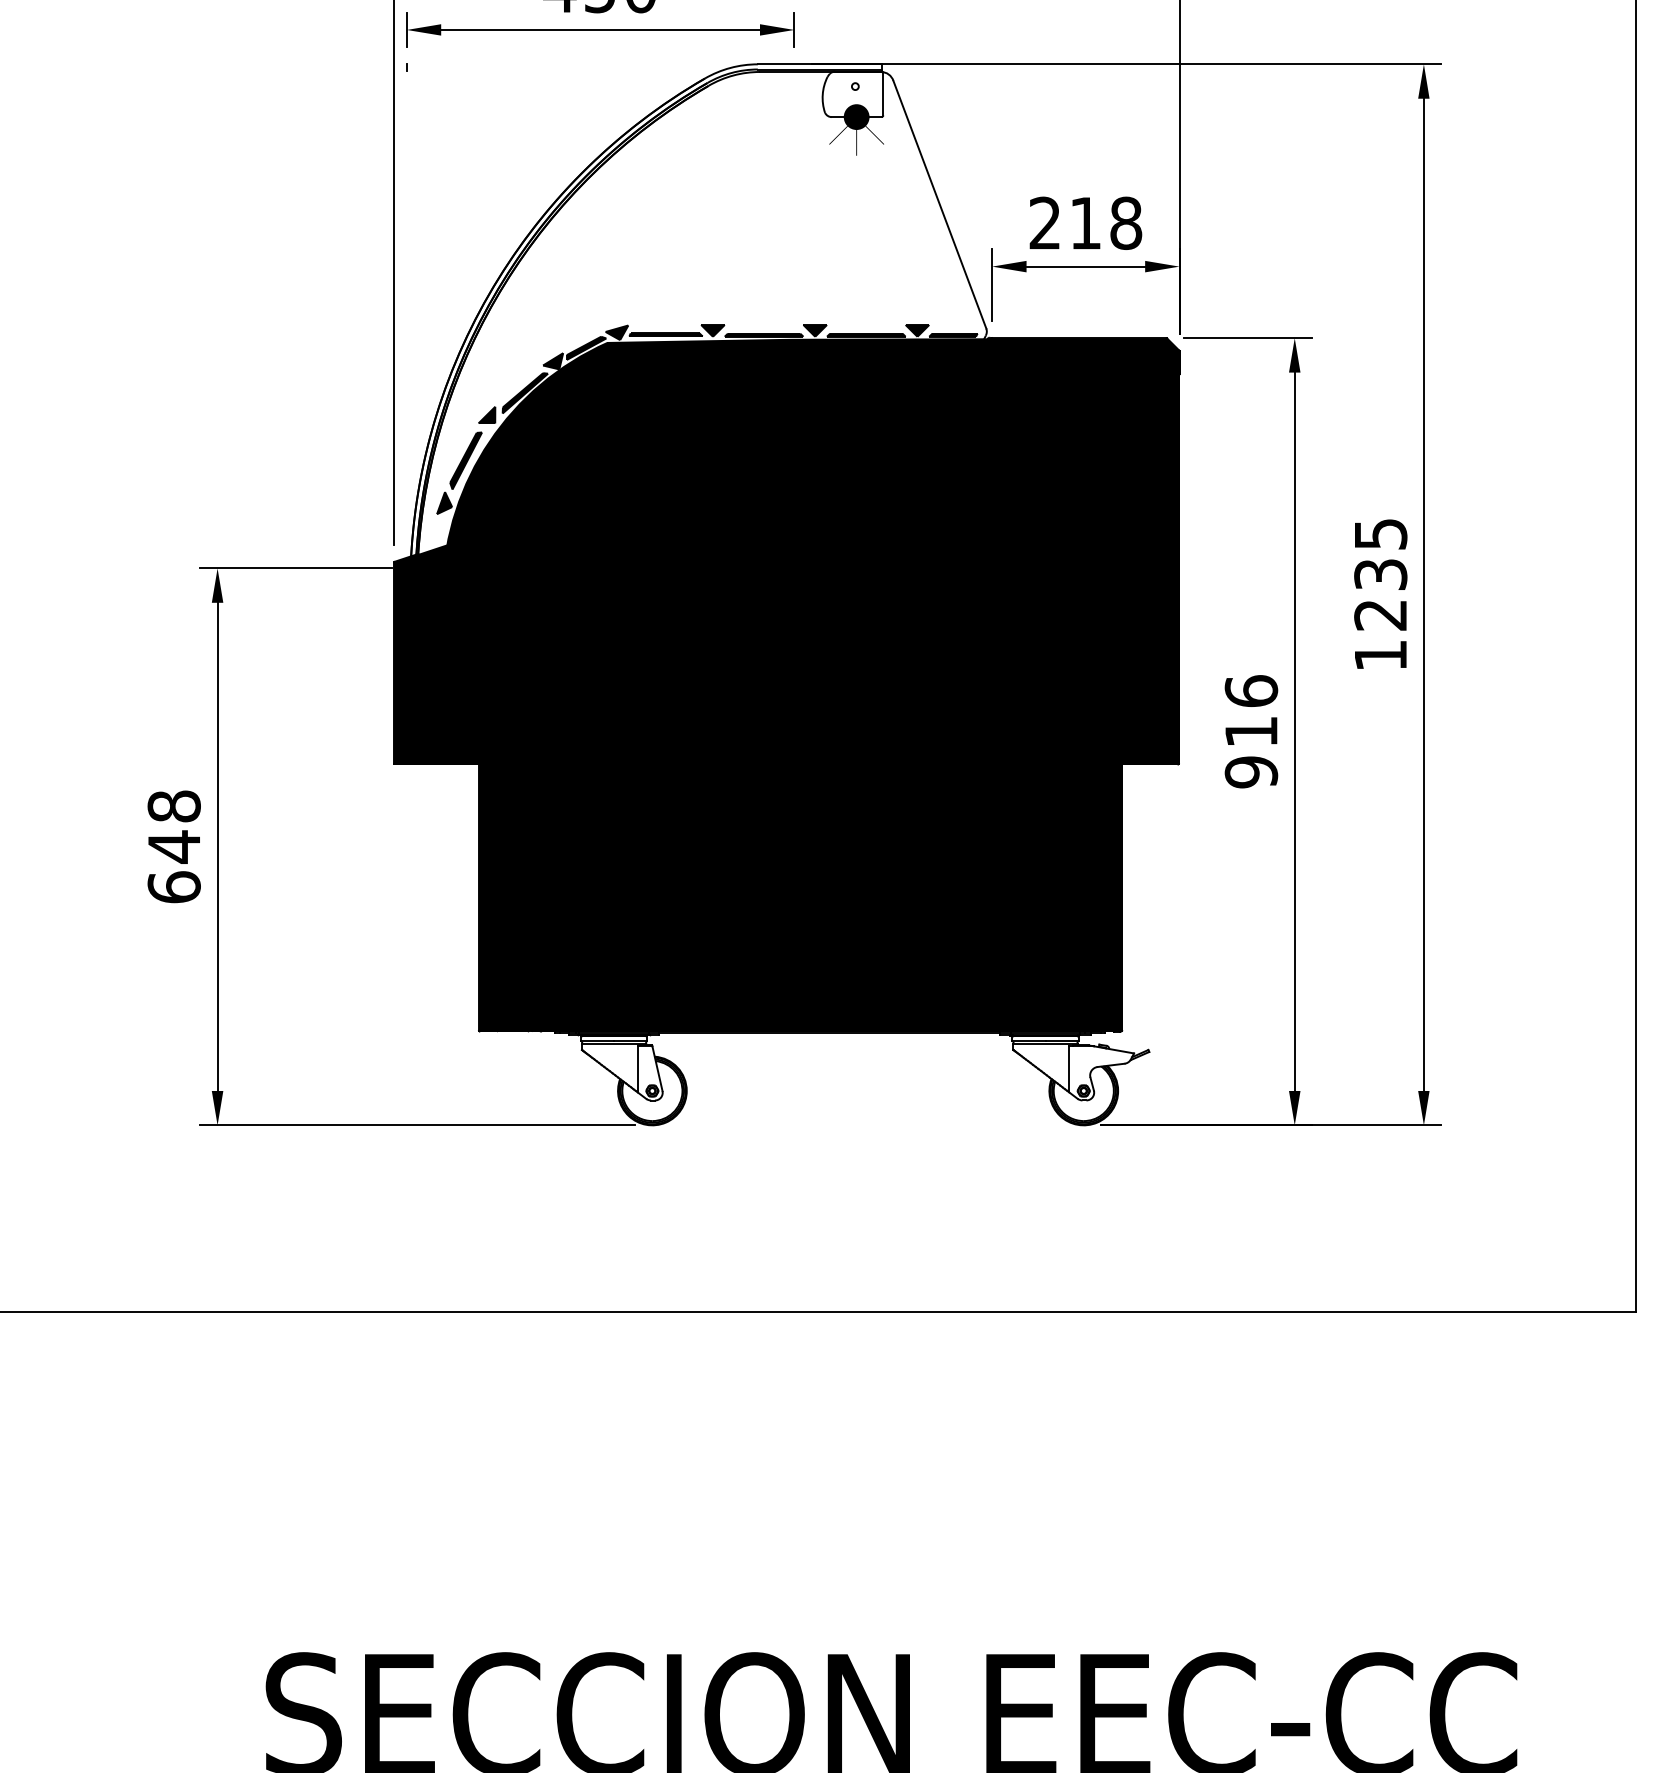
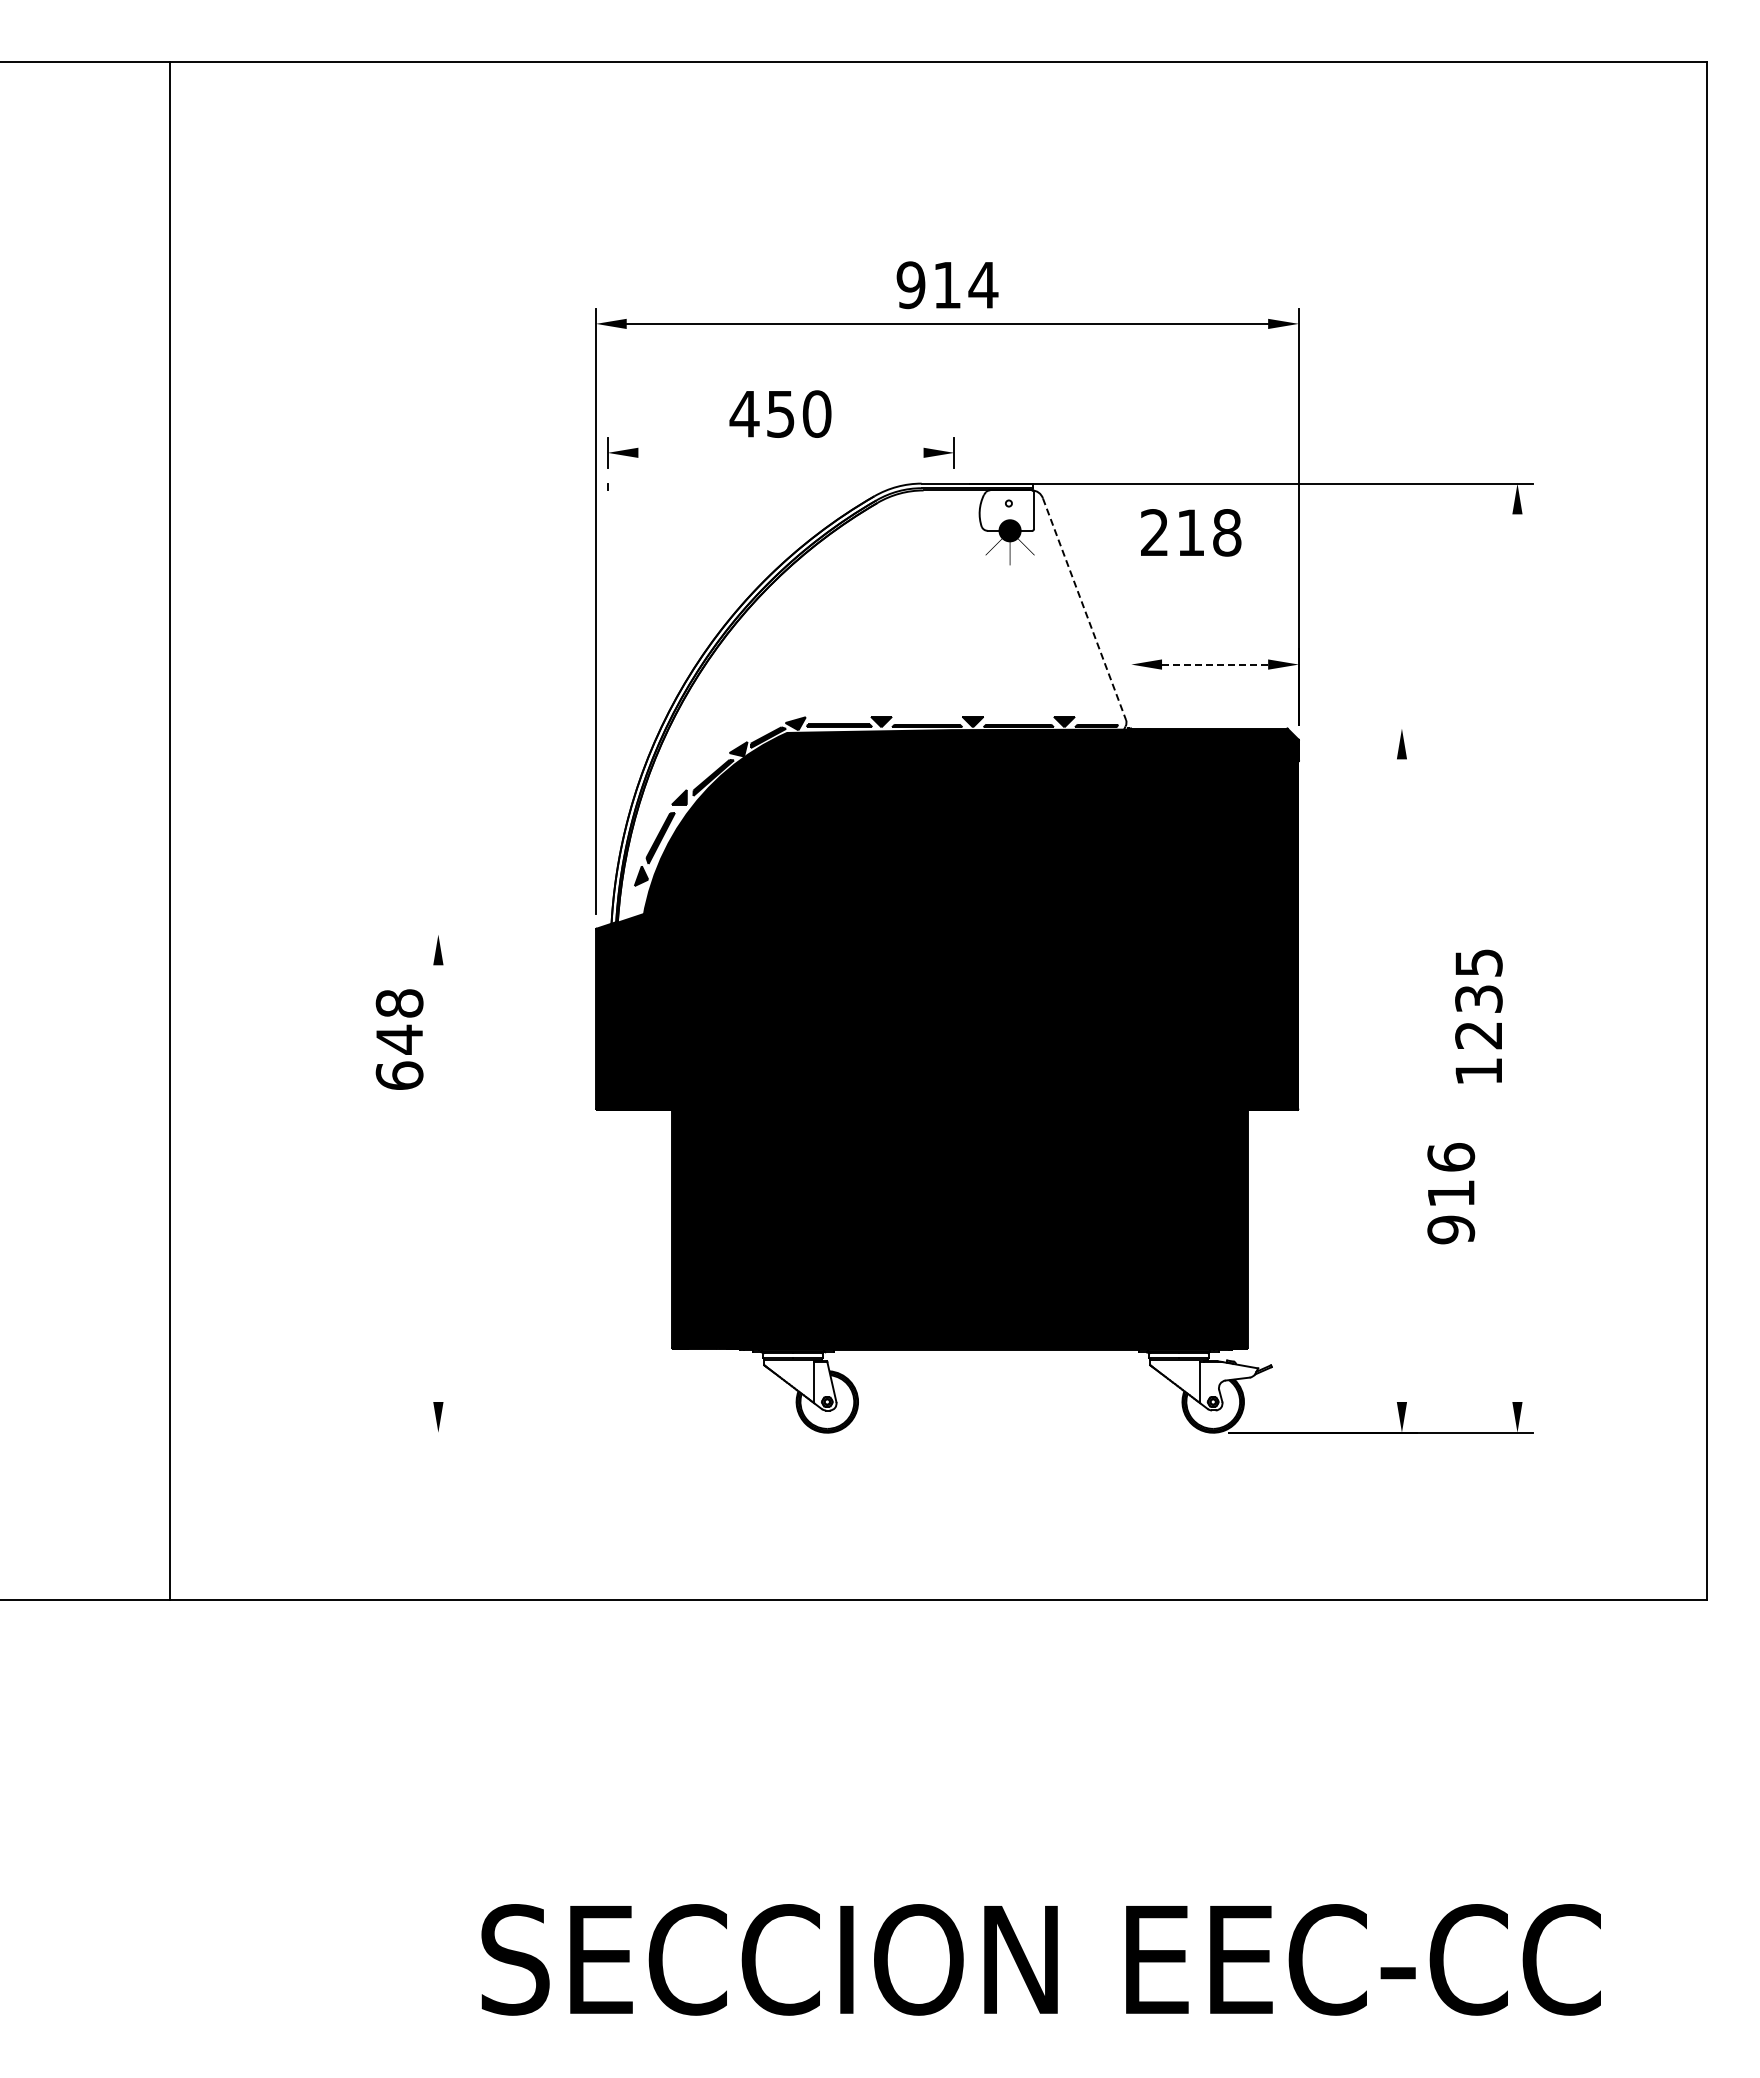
line: (600, 29) -> (780, 452), removed
line: (939, 205) -> (1084, 609), solid -> dashed
text: (1086, 222) -> (1191, 532), moved
line: (1086, 266) -> (1215, 664), solid -> dashed
line: (992, 285) -> (1131, 681), removed
line: (1247, 338) -> (1359, 728), removed
line: (295, 568) -> (508, 934), removed
text: (1380, 594) -> (1478, 1016), moved
line: (1423, 594) -> (1517, 957), removed
text: (1251, 731) -> (1451, 1193), moved
line: (1294, 731) -> (1401, 1080), removed
text: (174, 846) -> (399, 1039), moved
line: (217, 846) -> (438, 1183), removed
line: (417, 1125) -> (617, 1432), removed

